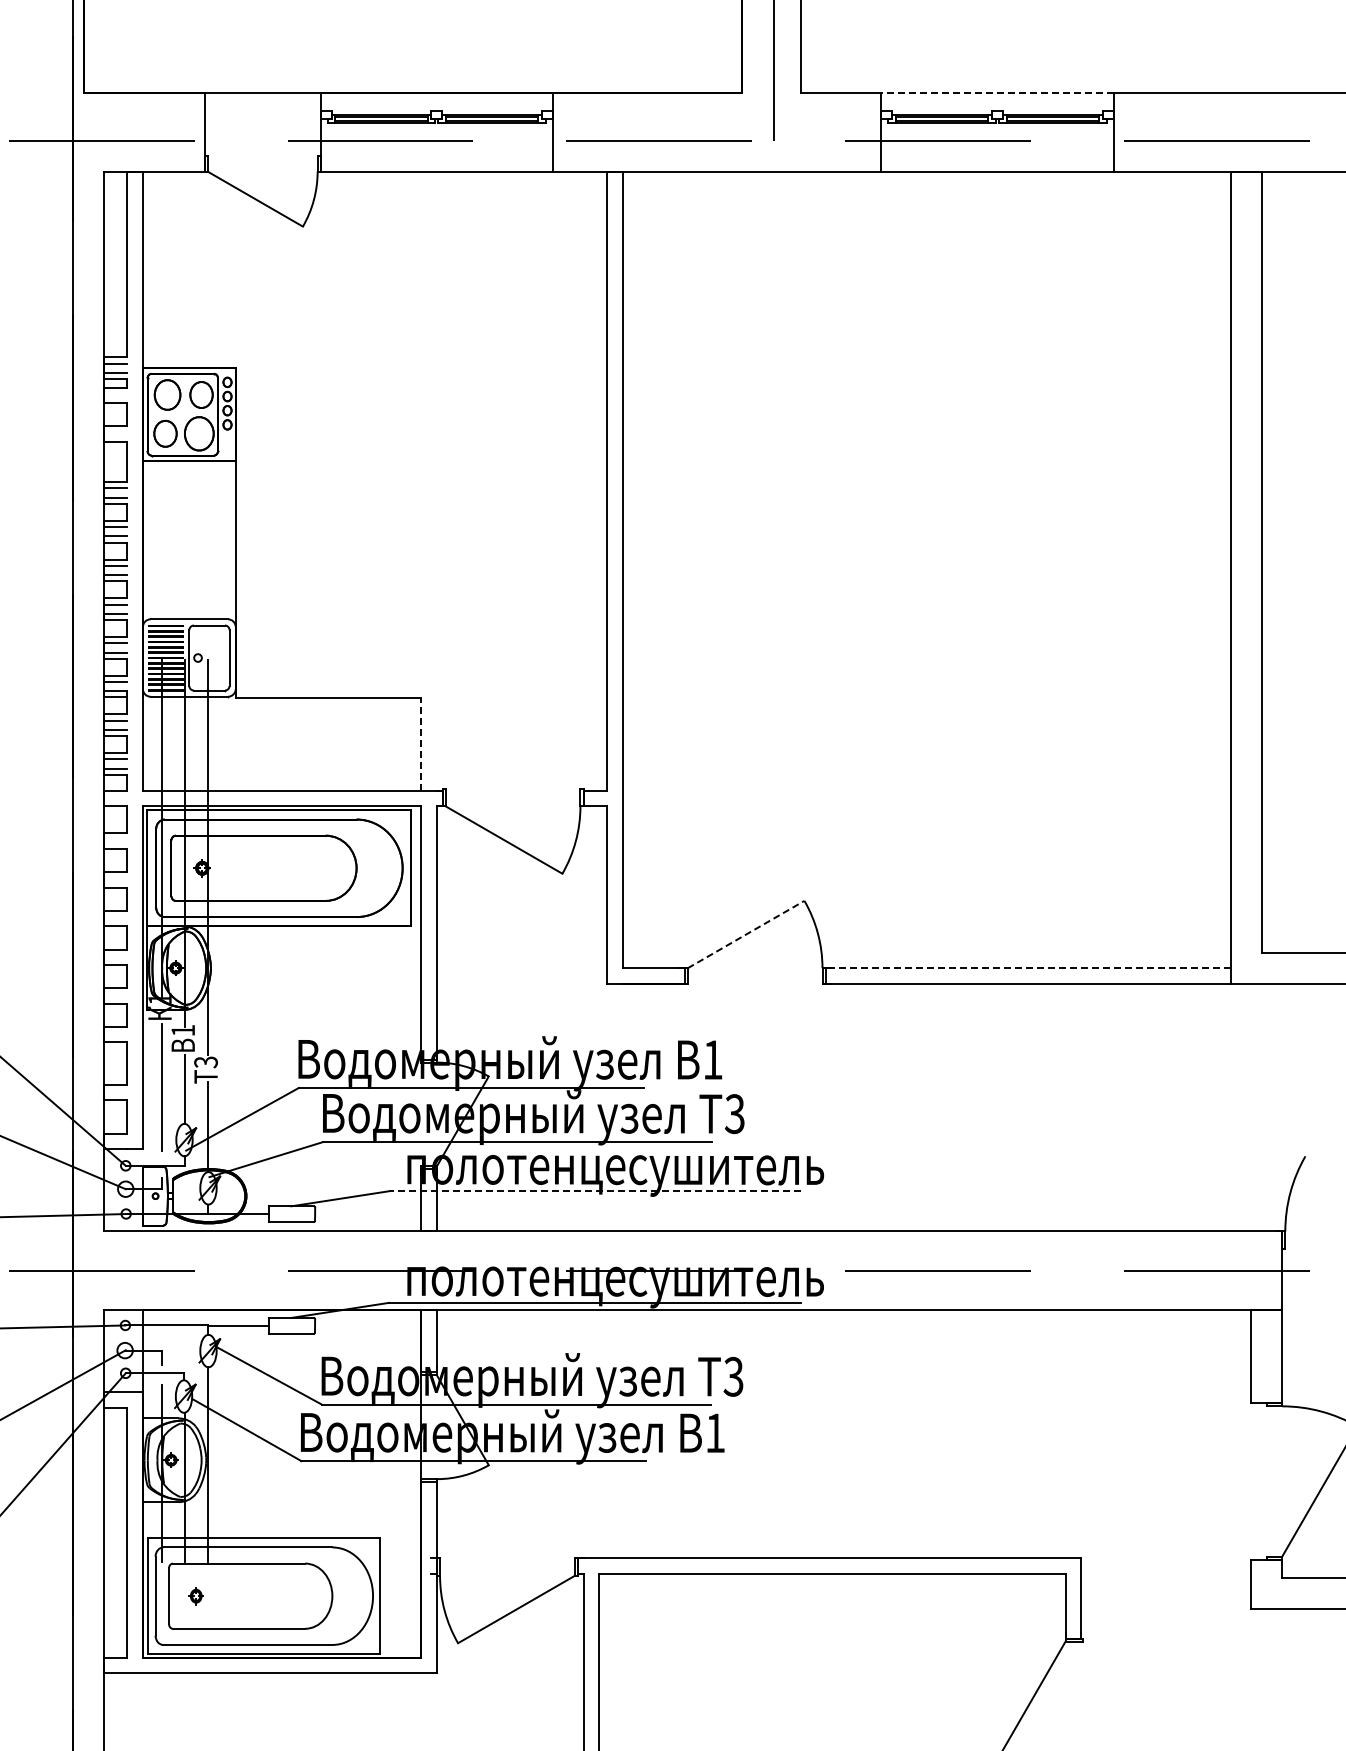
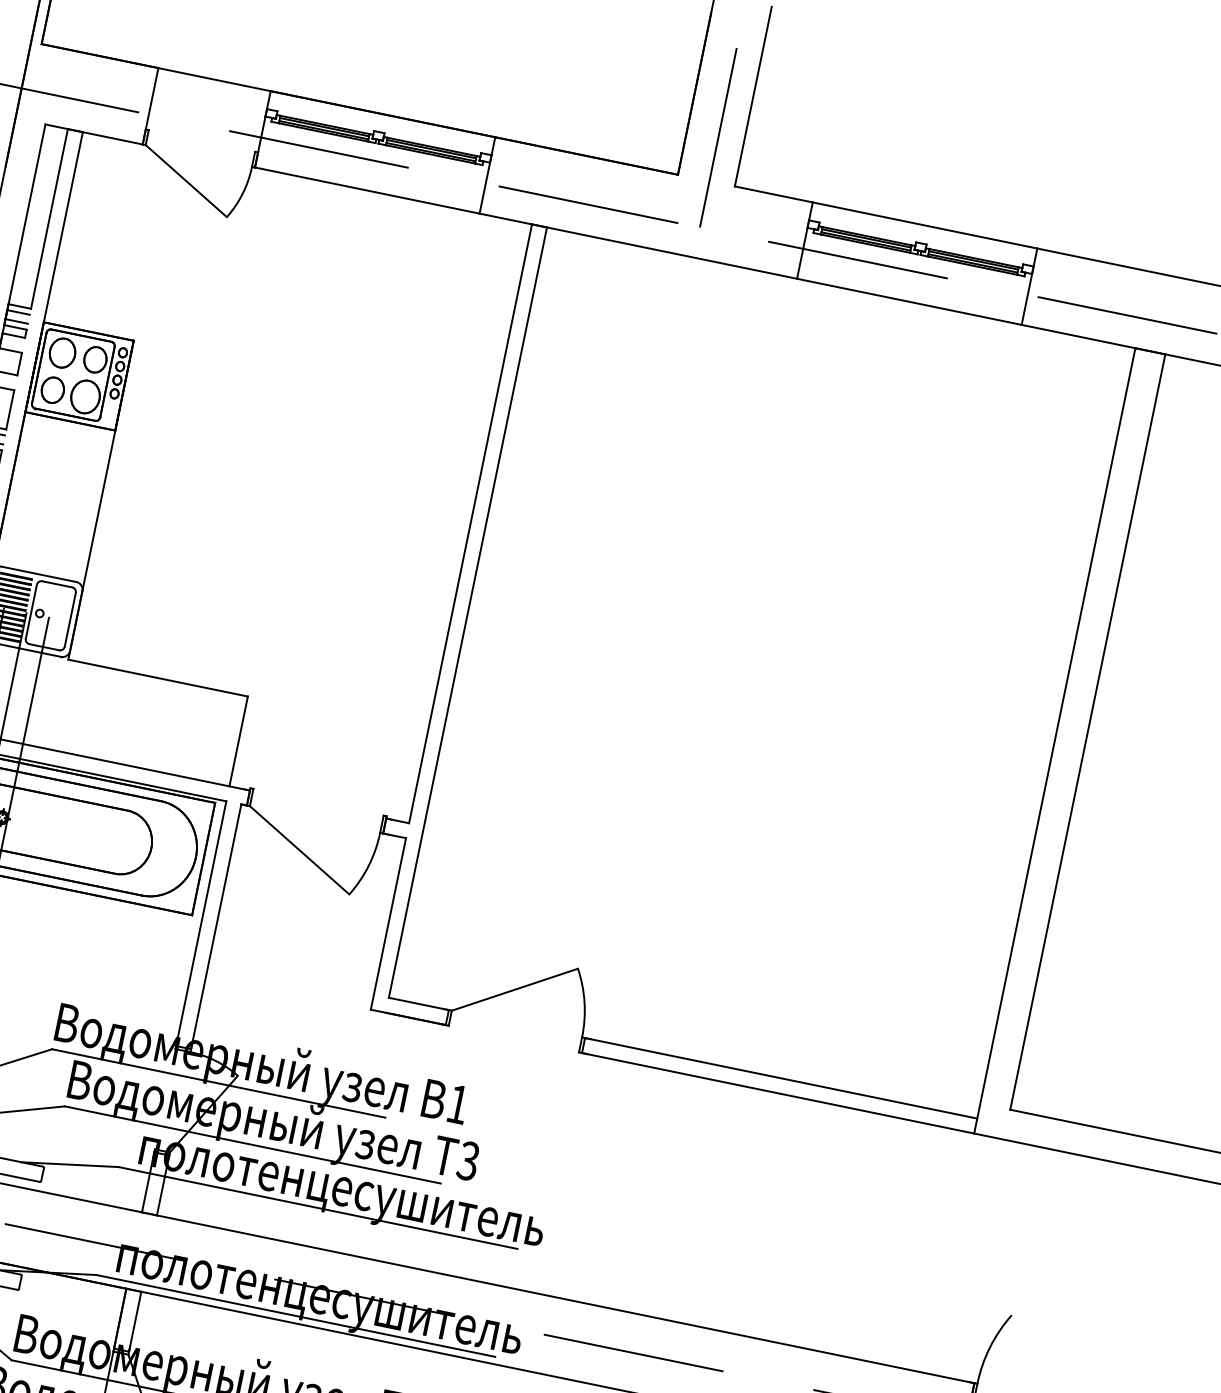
line: (996, 92) -> (924, 225), dashed -> solid
line: (421, 743) -> (238, 740), dashed -> solid
line: (746, 934) -> (515, 989), dashed -> solid
line: (1028, 968) -> (781, 1078), dashed -> solid
line: (594, 1191) -> (317, 1208), dashed -> solid

